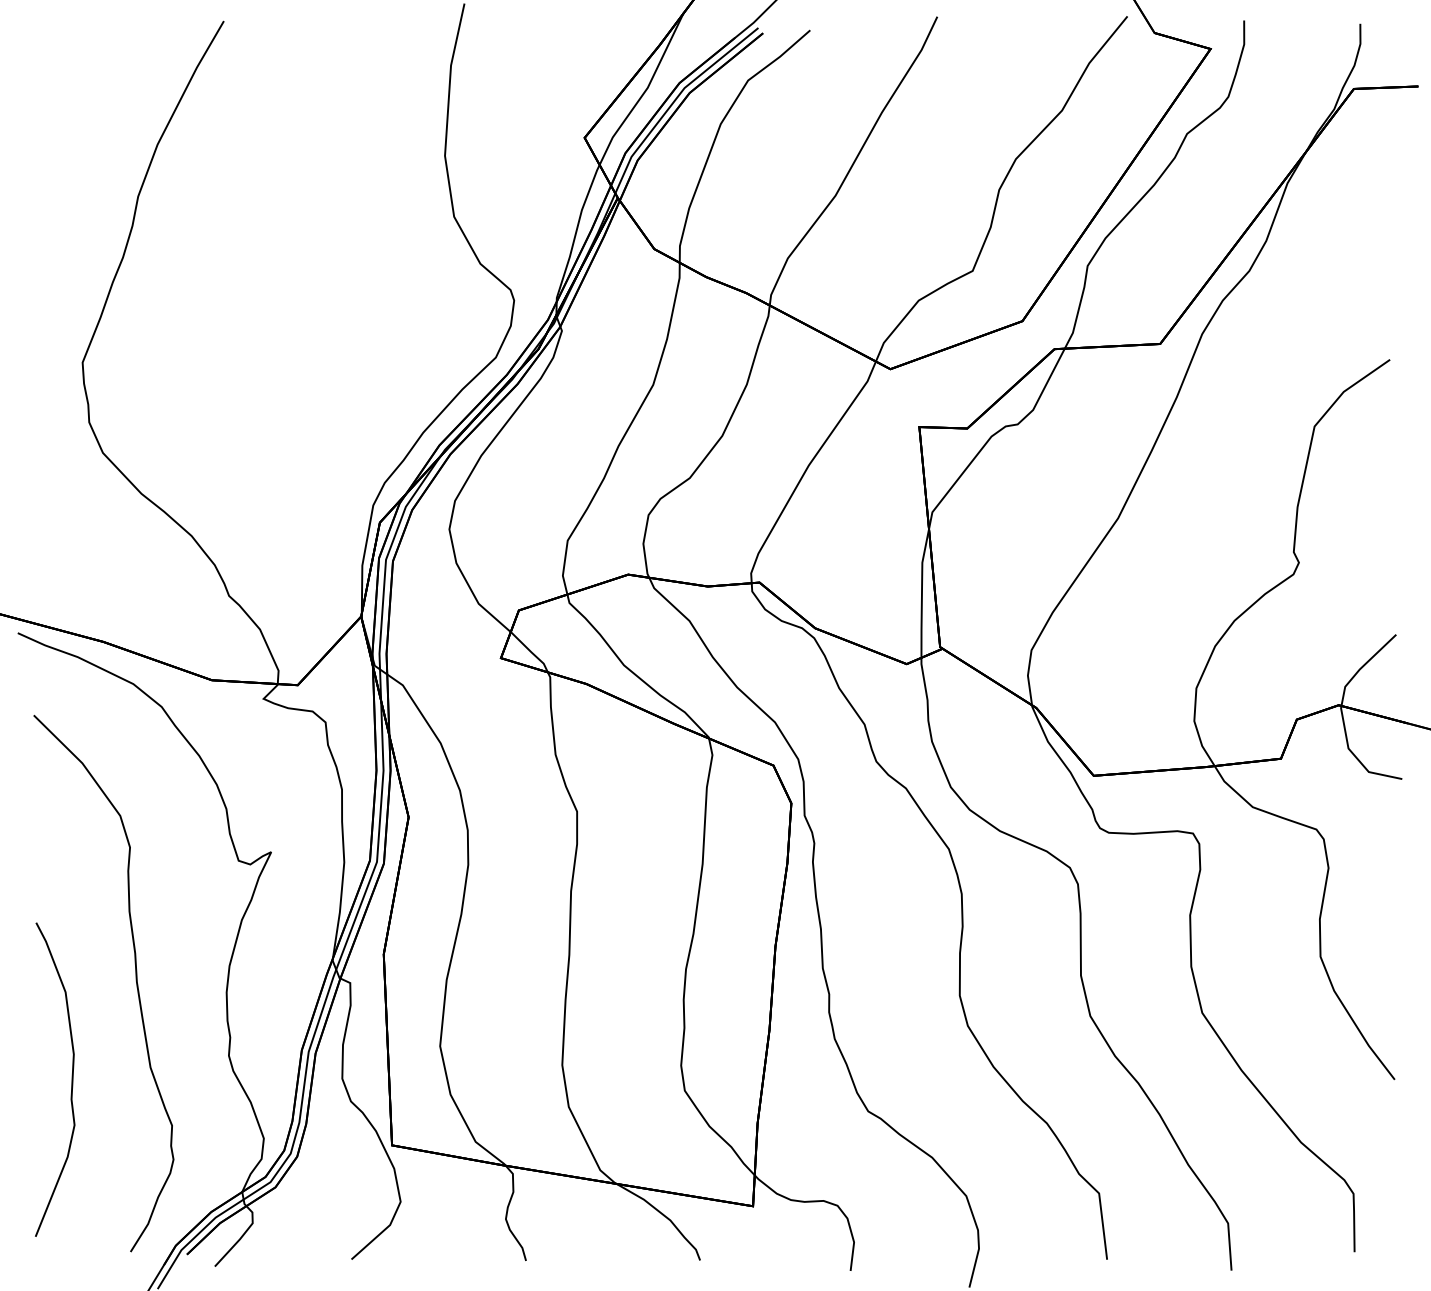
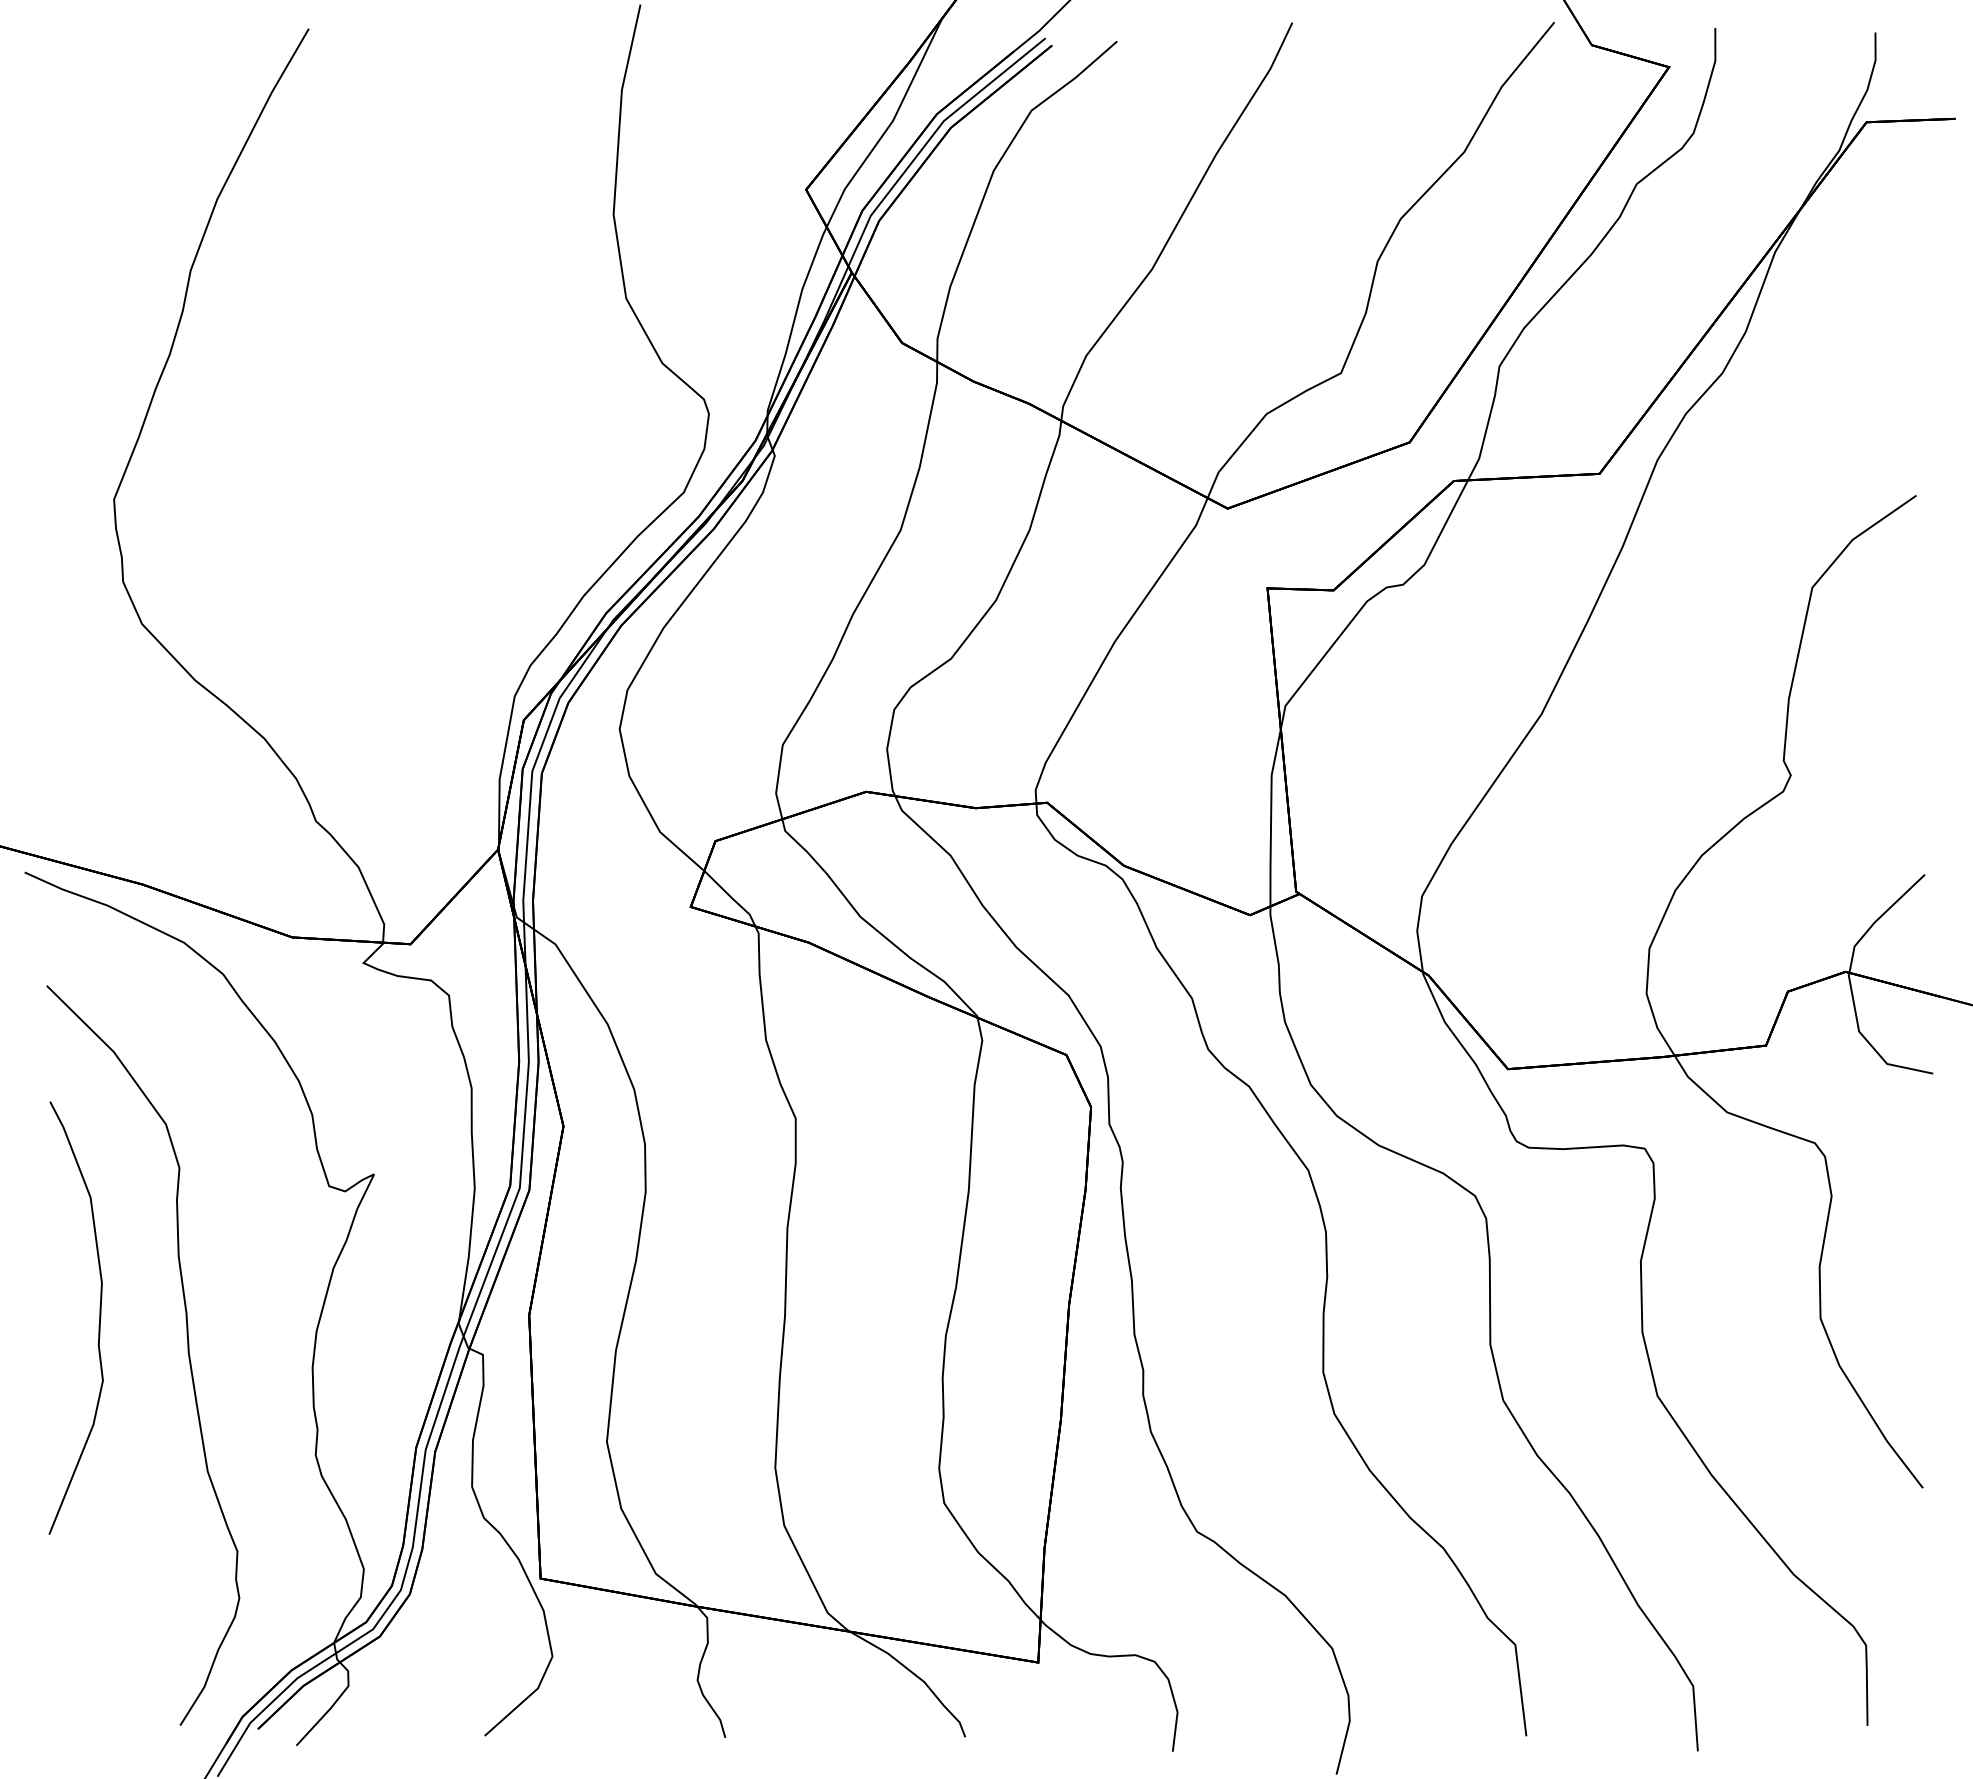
curve: (72, 1079) -> (99, 1317), moved

